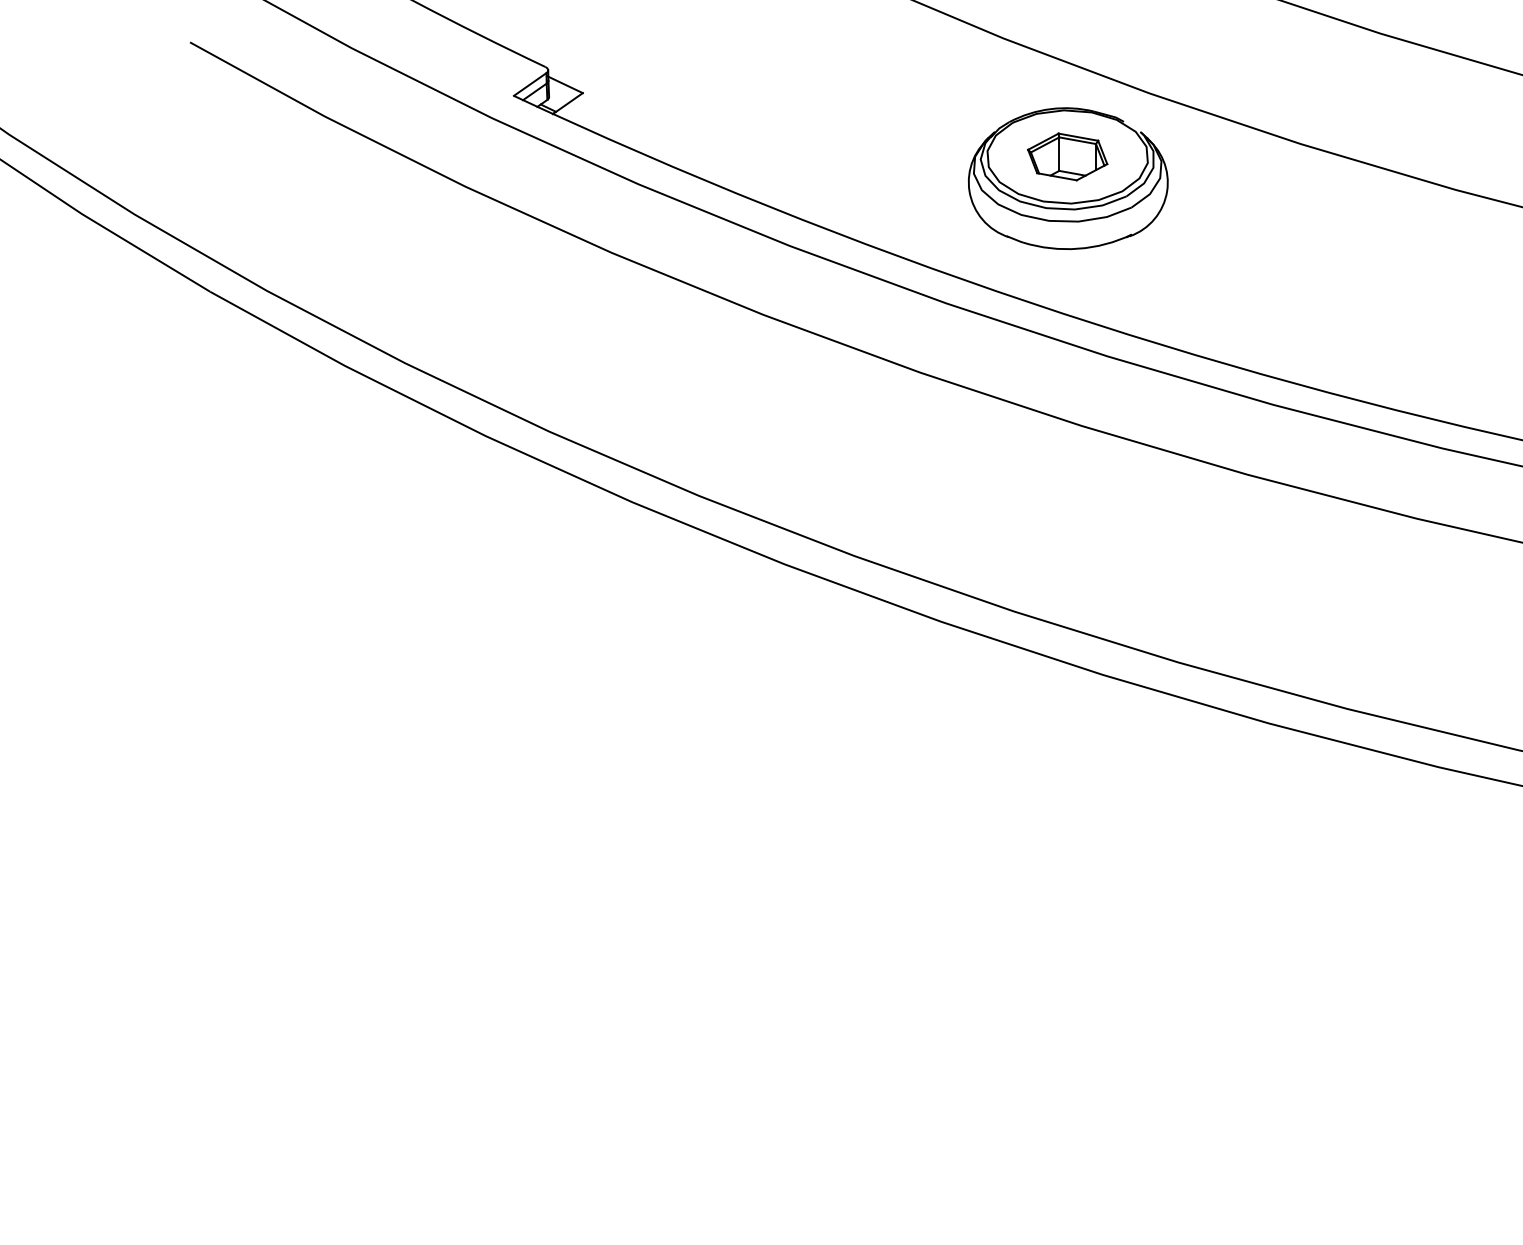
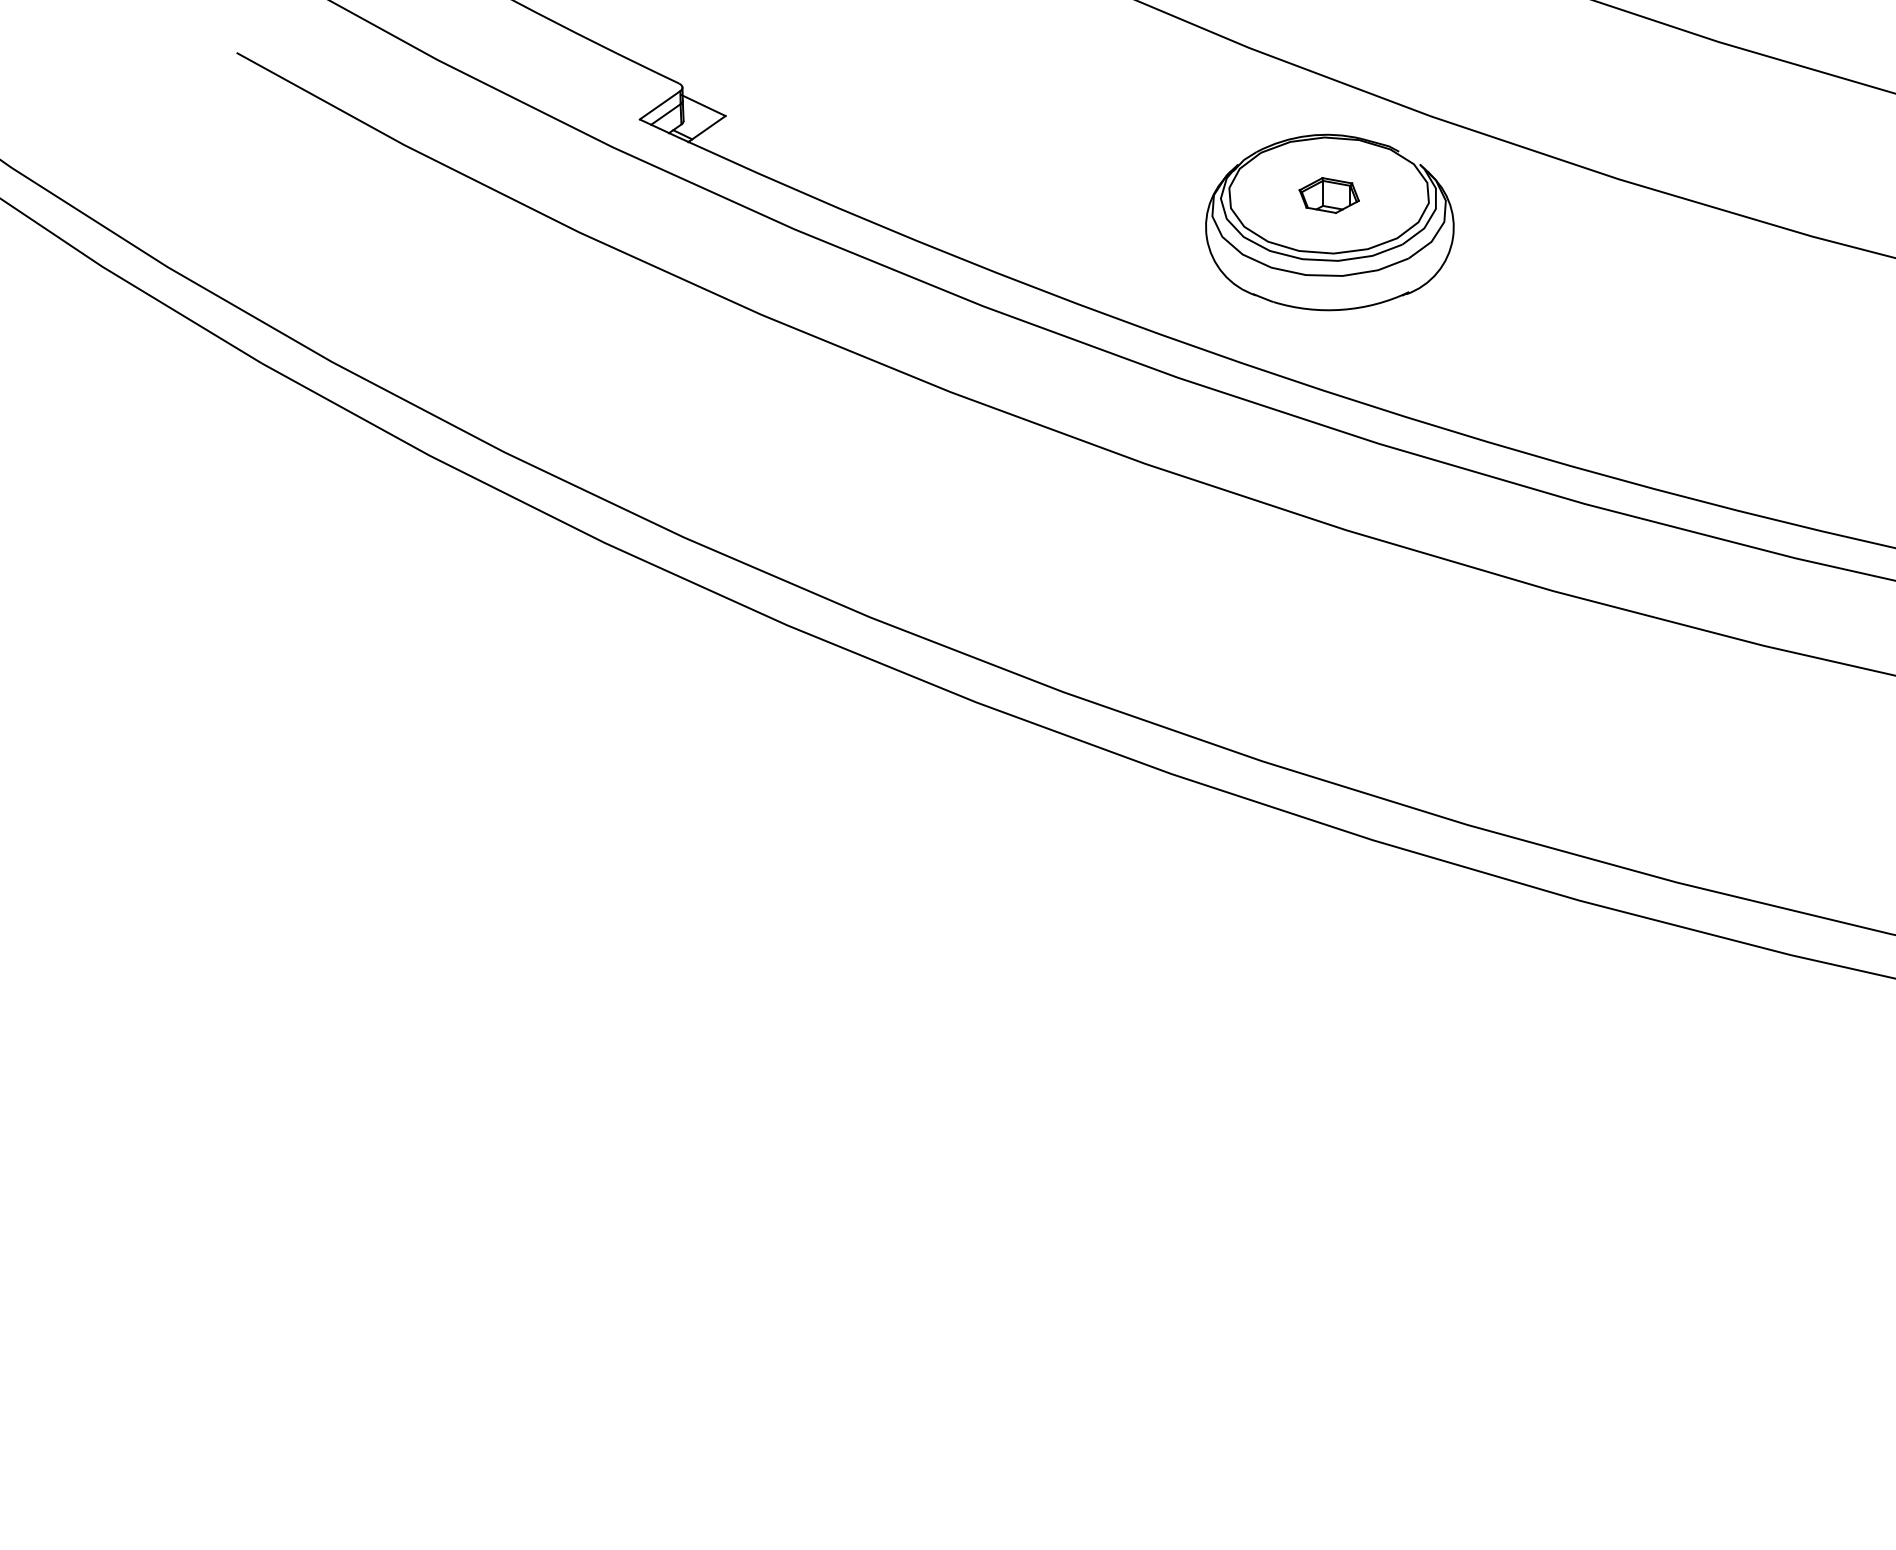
part: (1067, 156) -> (1328, 194), size x0.6

